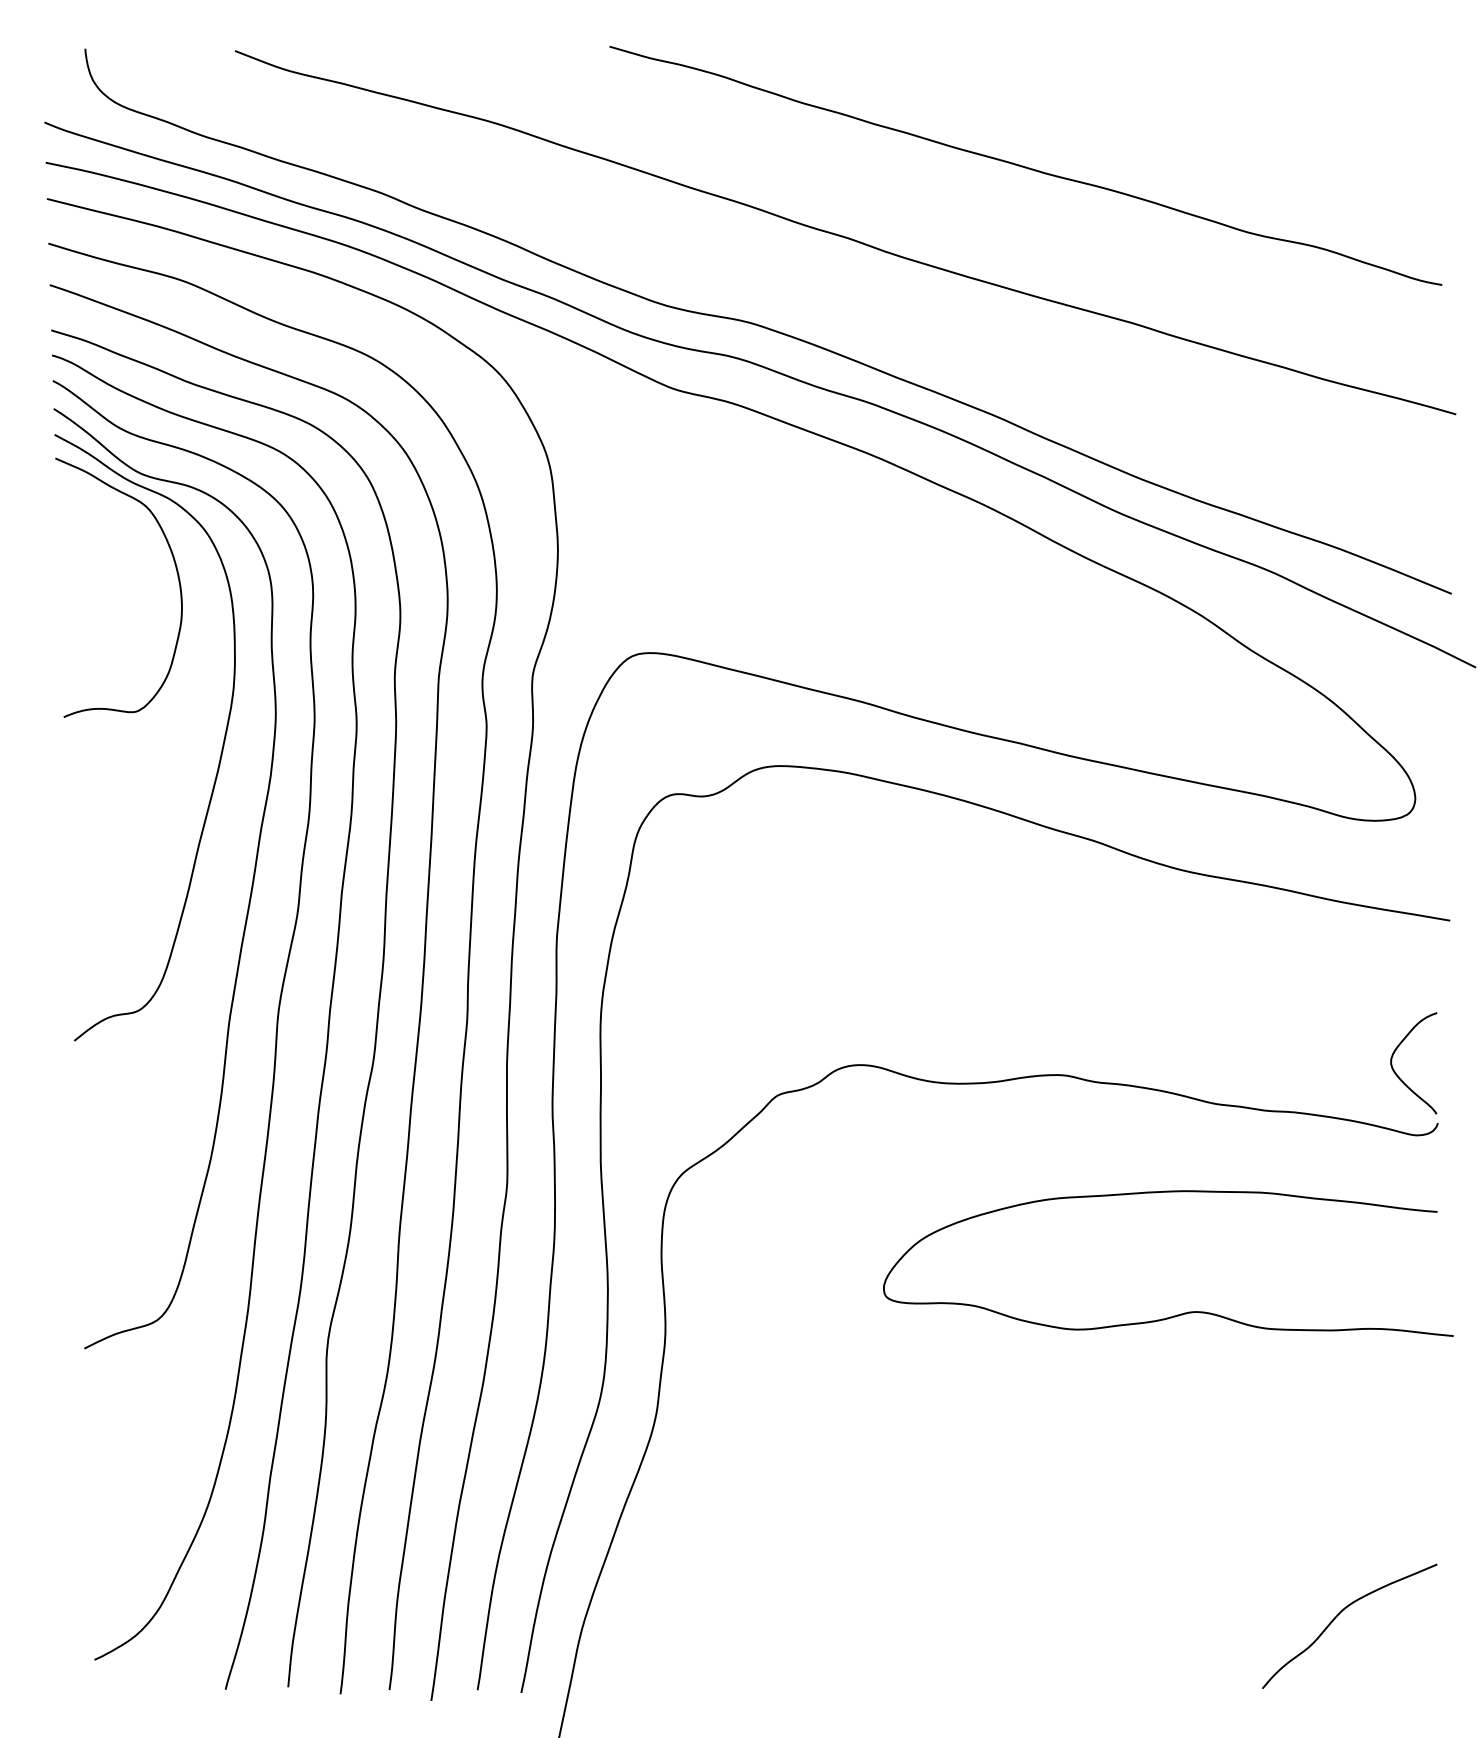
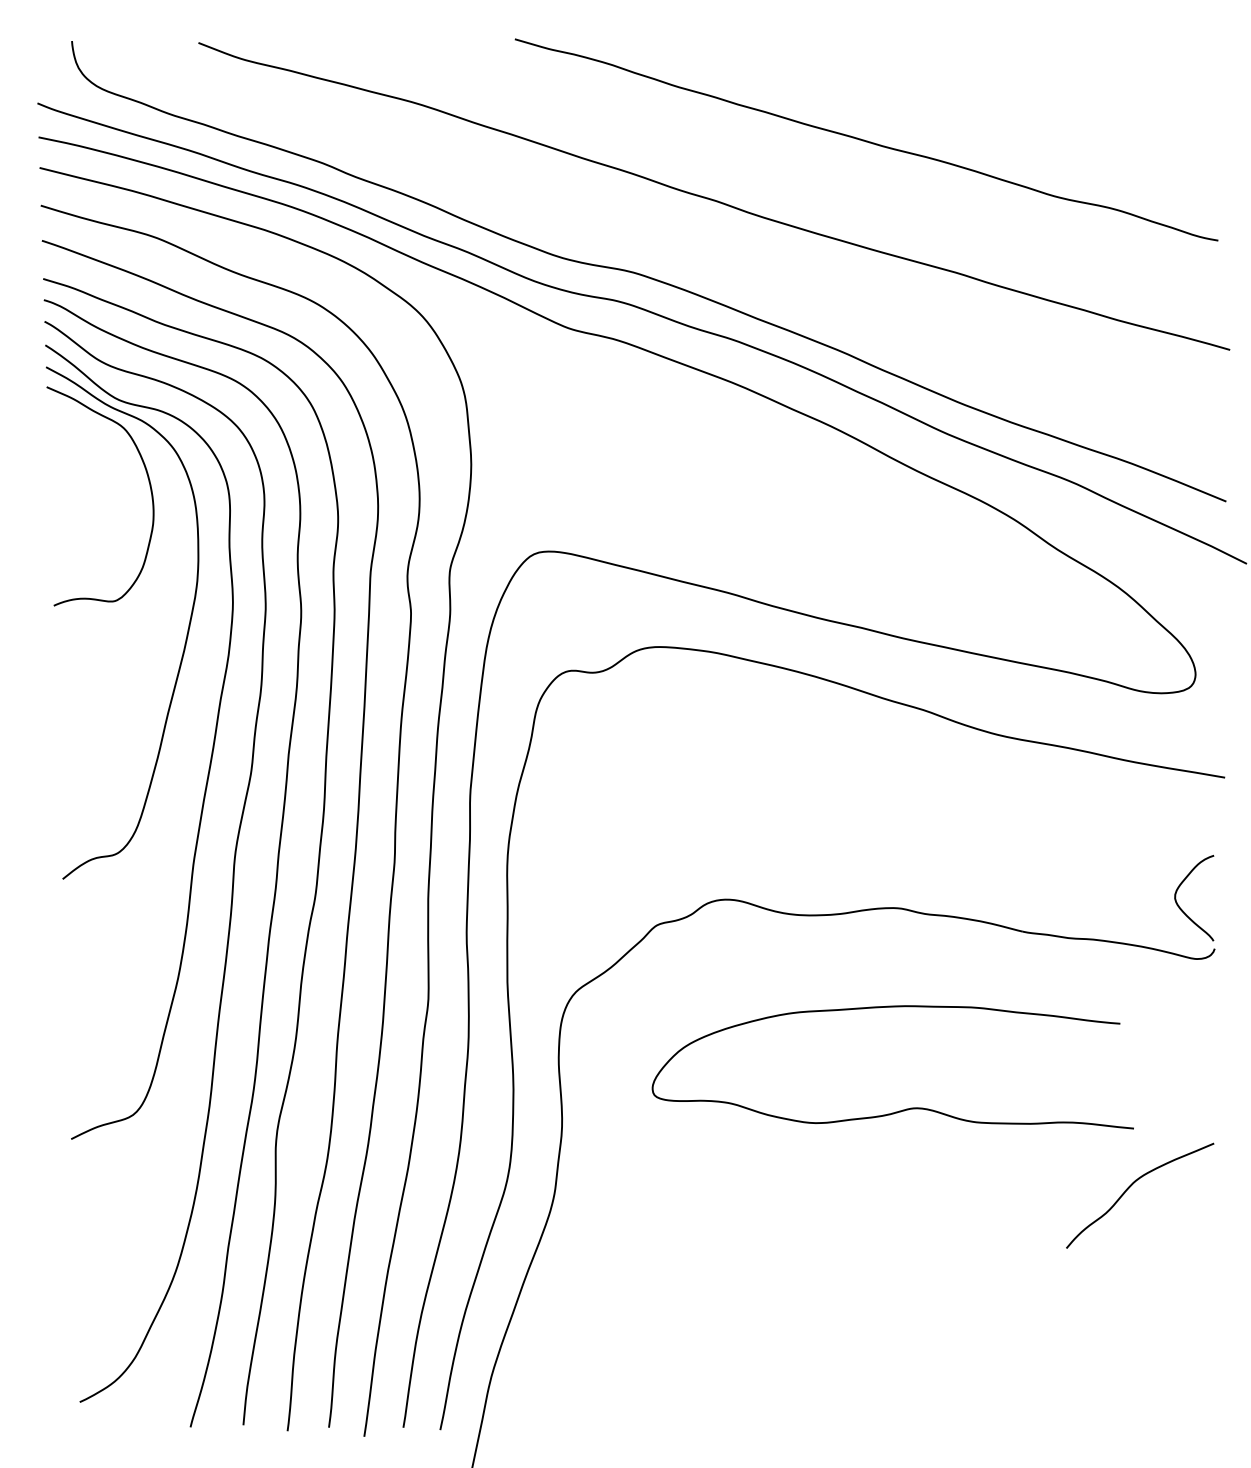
curve: (1179, 1313) -> (902, 1109), moved
curve: (1339, 1615) -> (1131, 1186), moved

